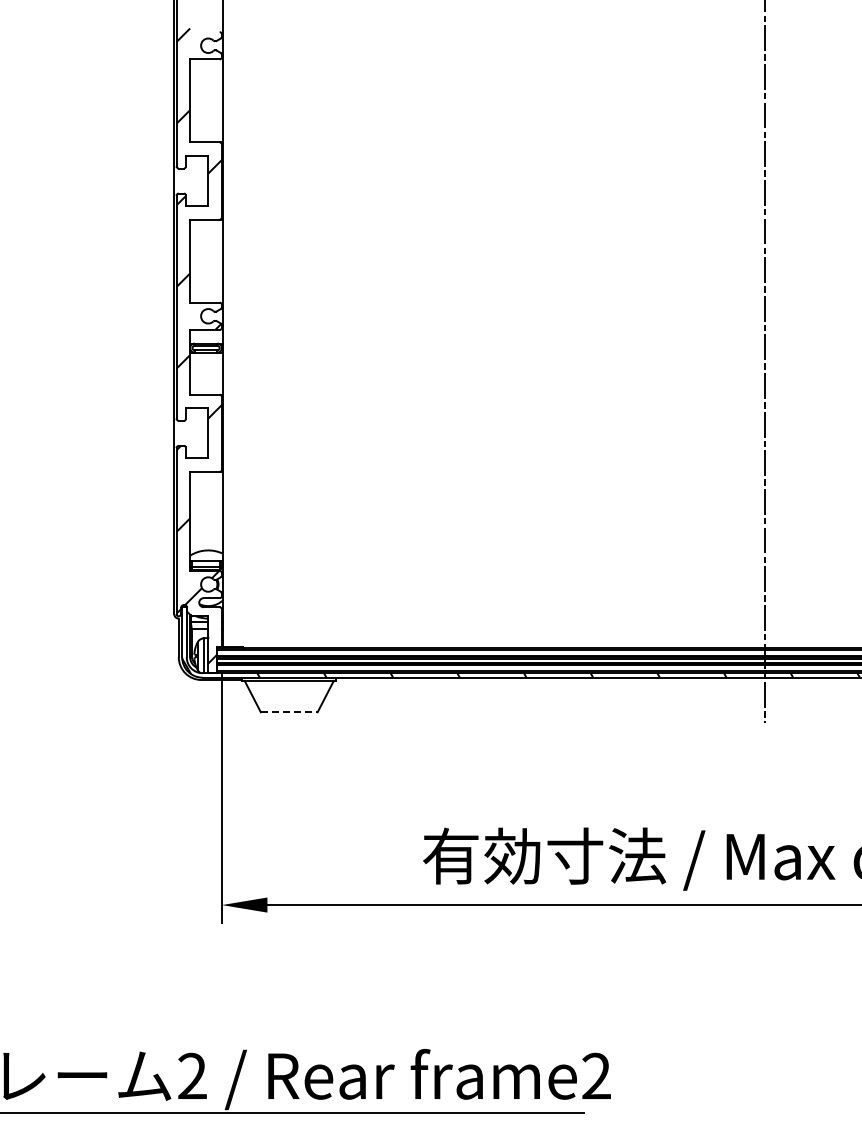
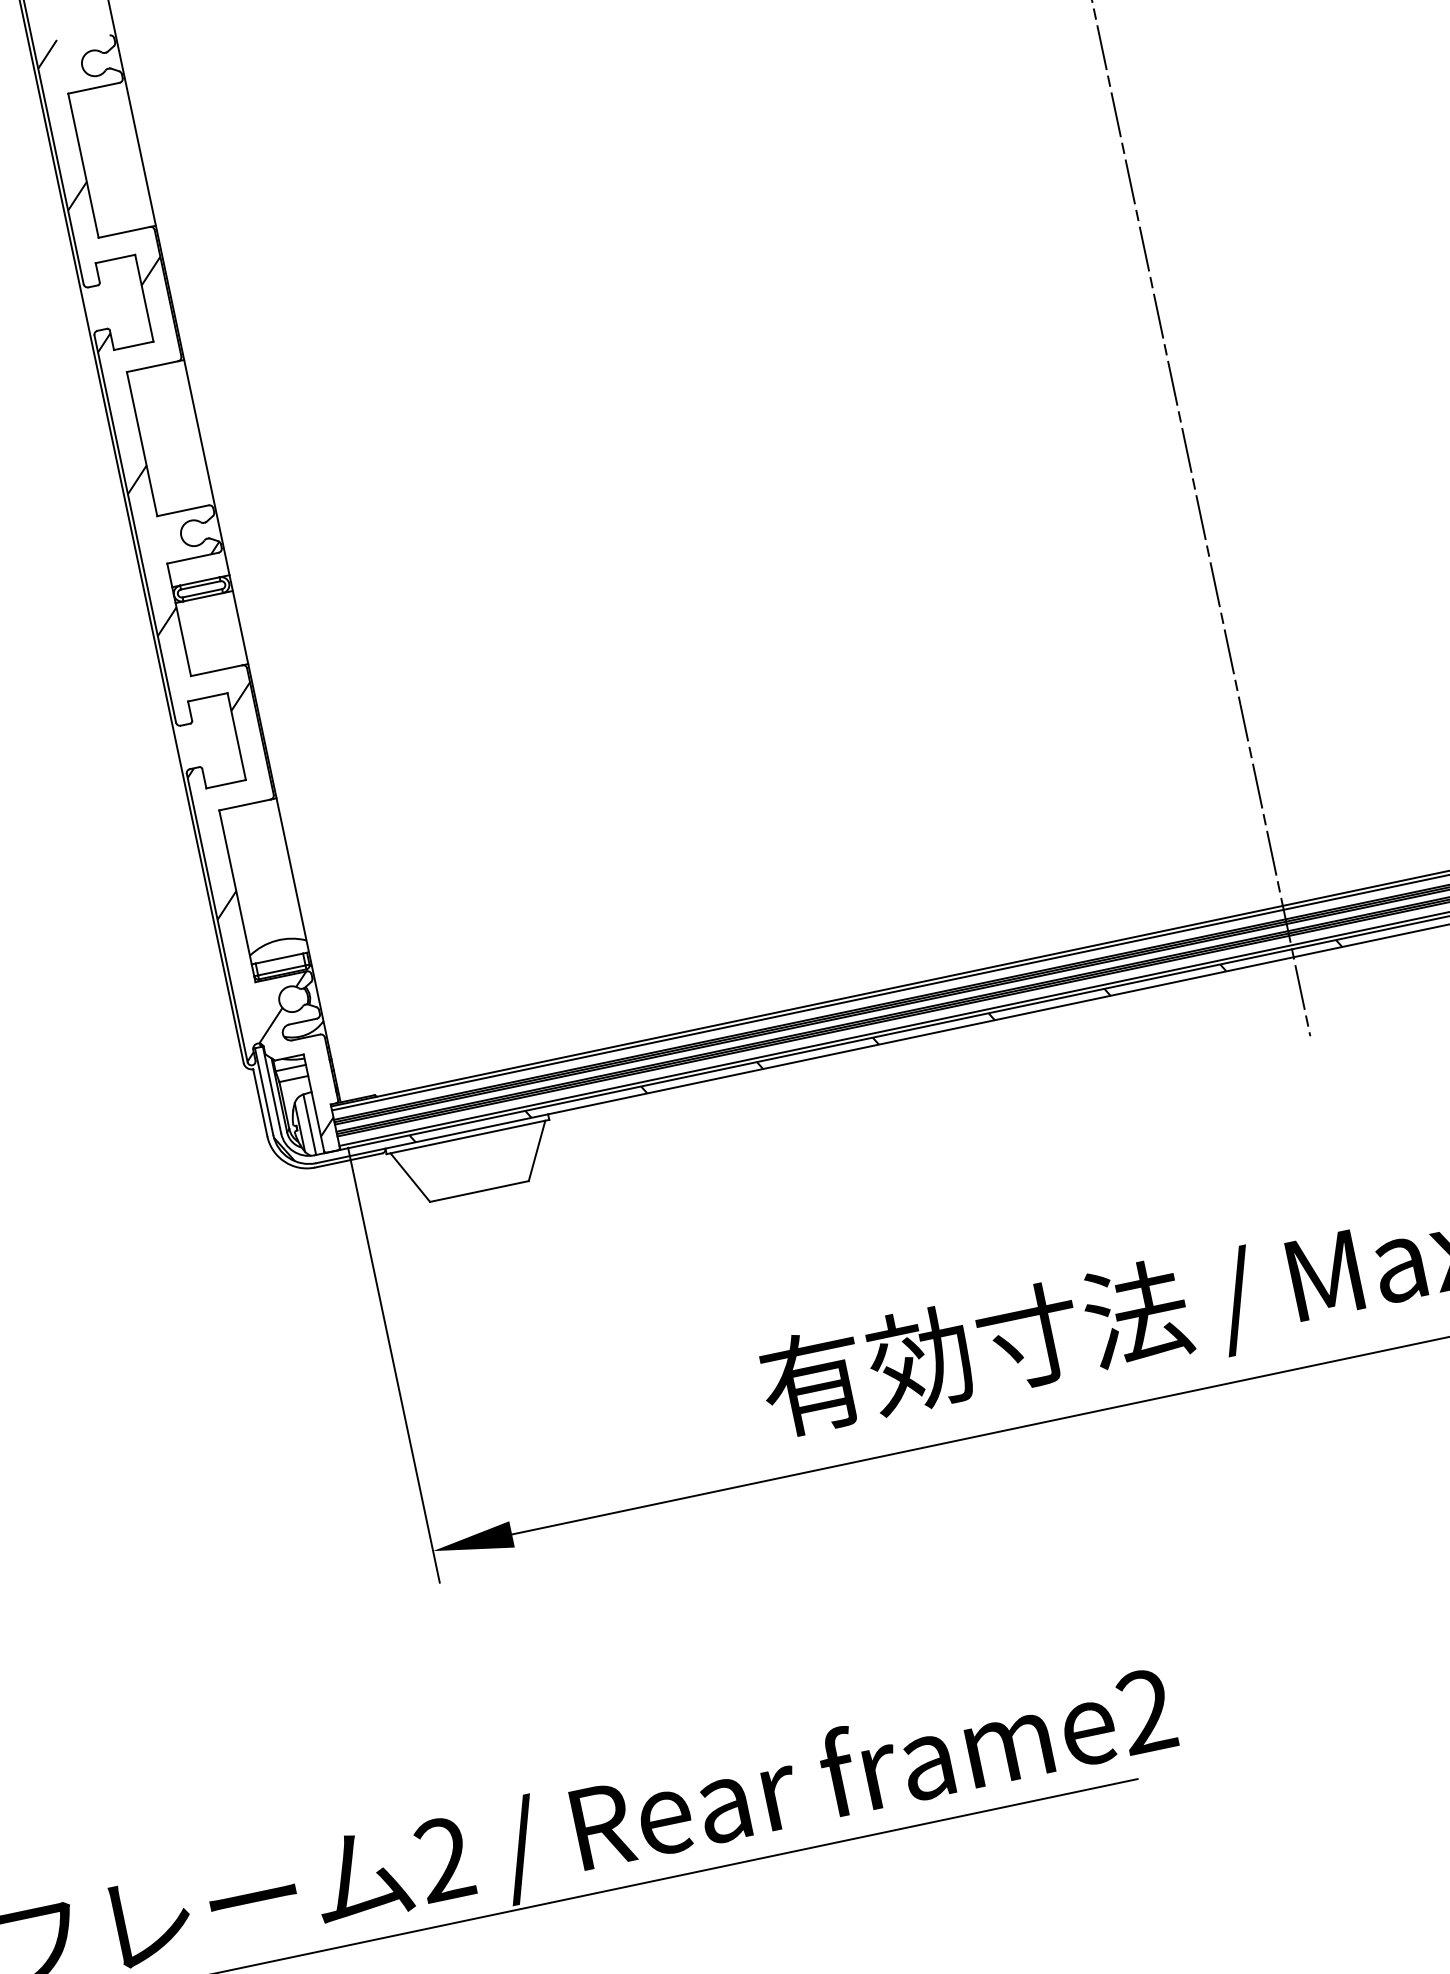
line: (289, 712) -> (479, 1191), dashed -> solid

